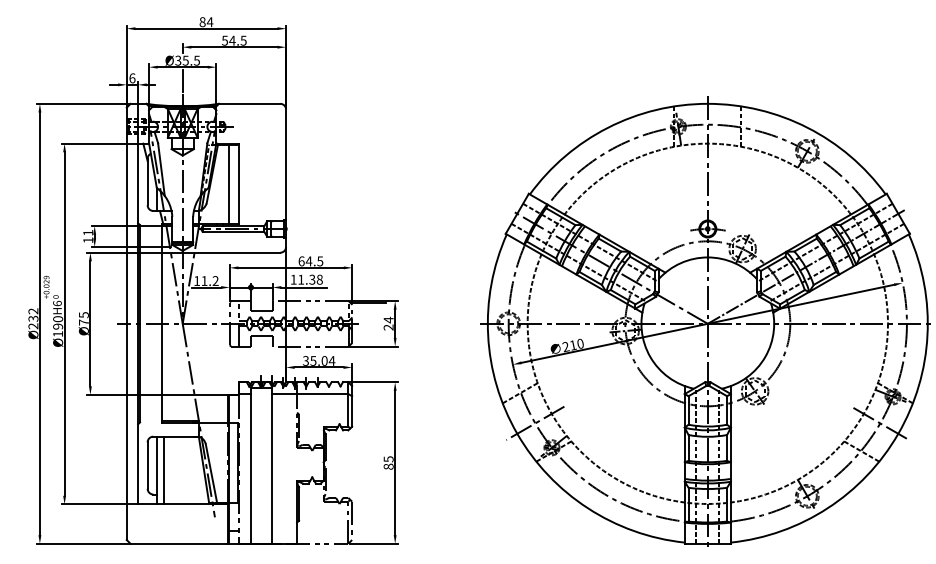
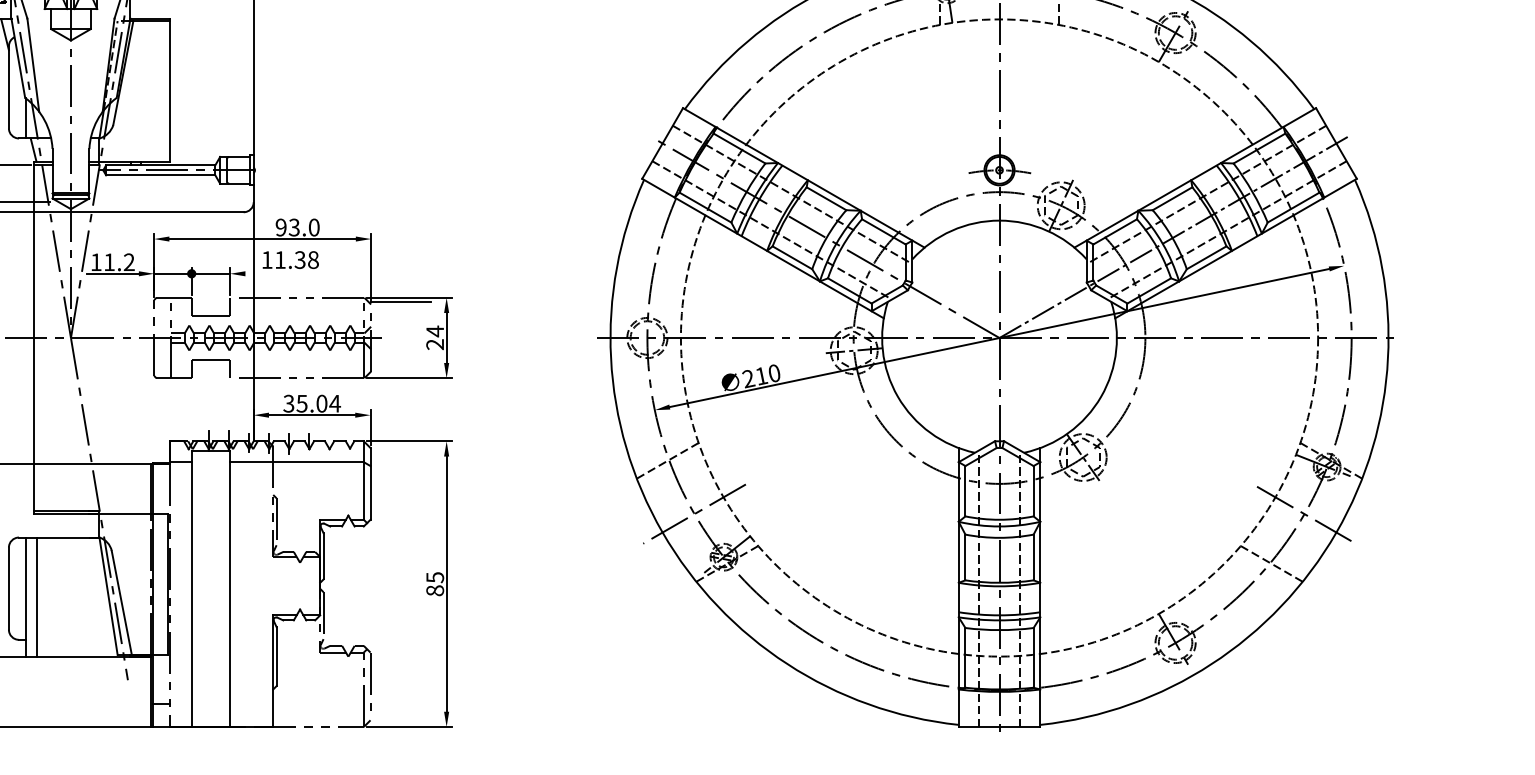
line: (229, 184) -> (153, 91), removed
text: (310, 261) -> (296, 227), 64.5 -> 93.0
line: (303, 287) -> (284, 273), removed

